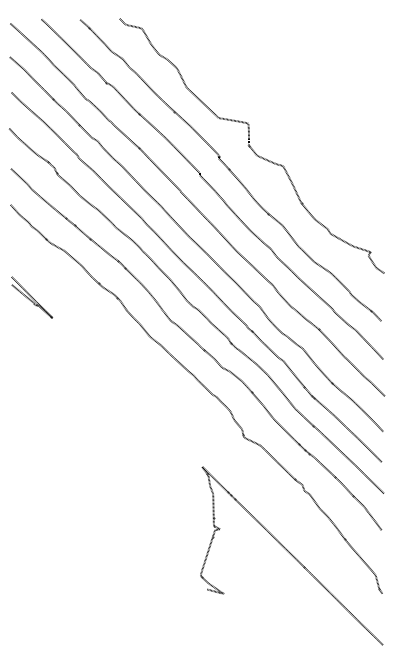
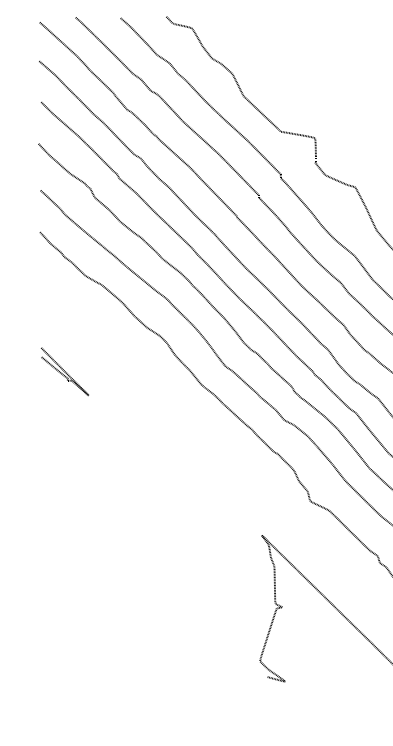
curve: (32, 297) -> (65, 371), moved

